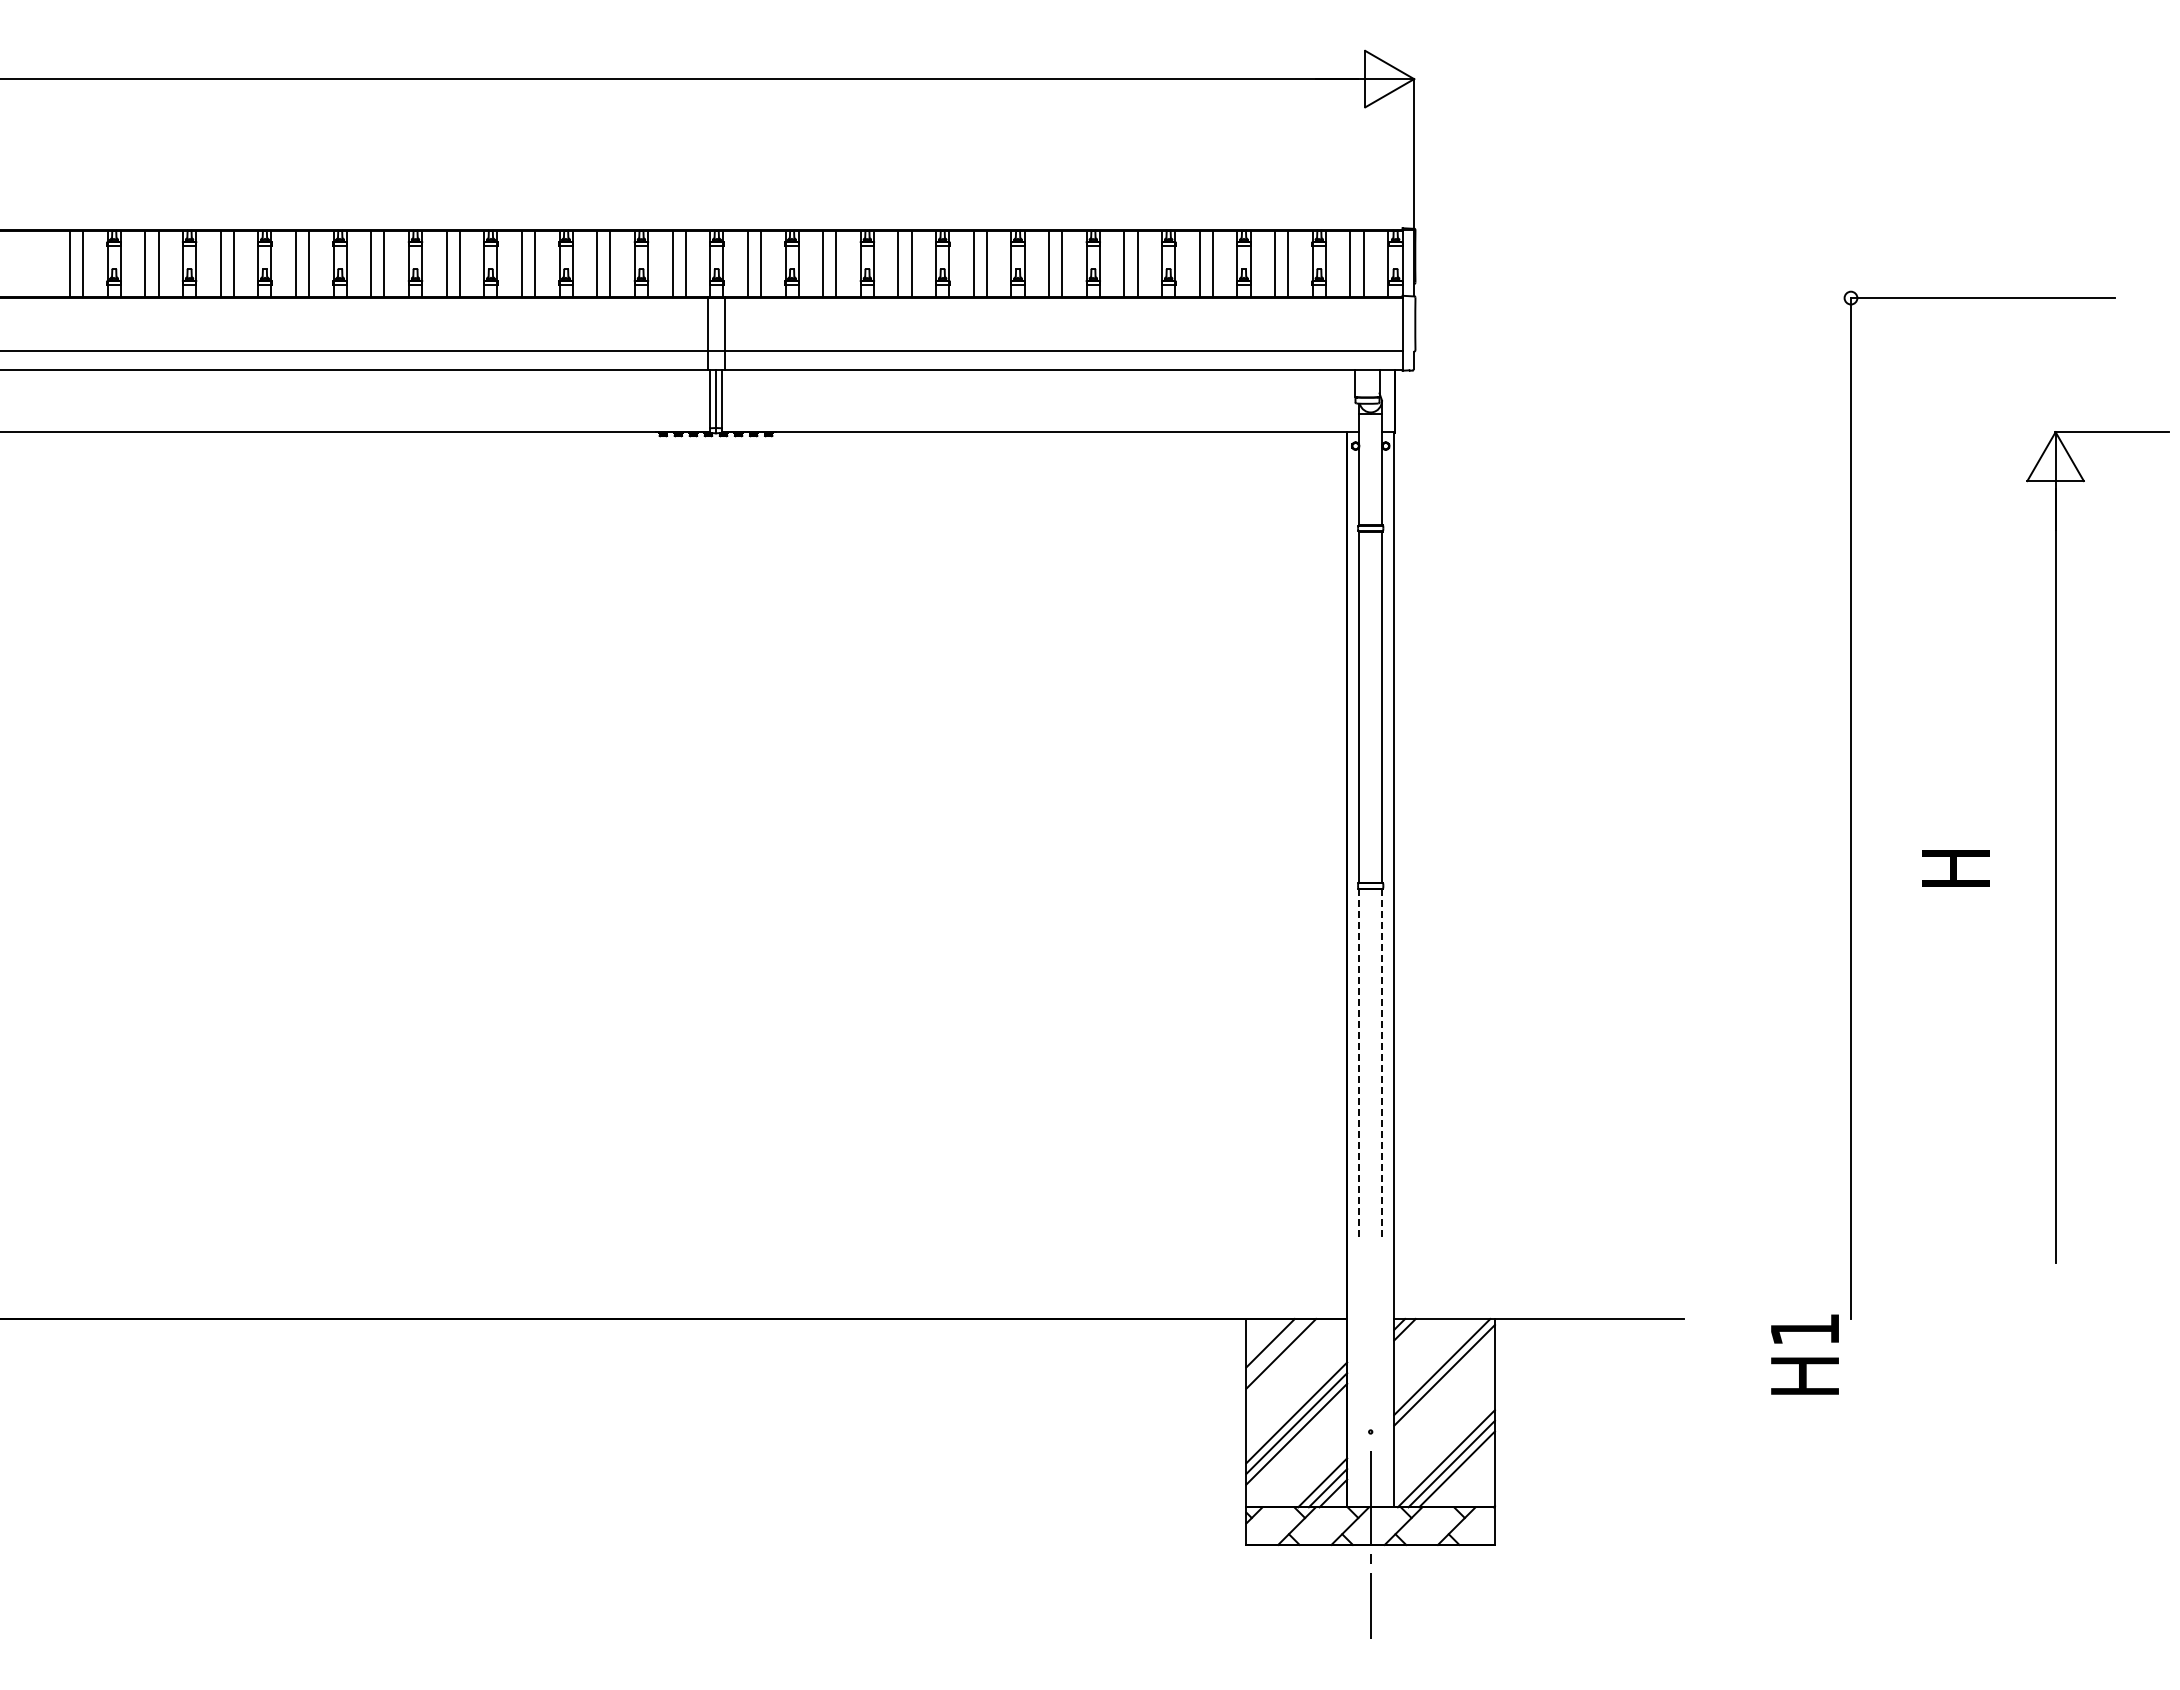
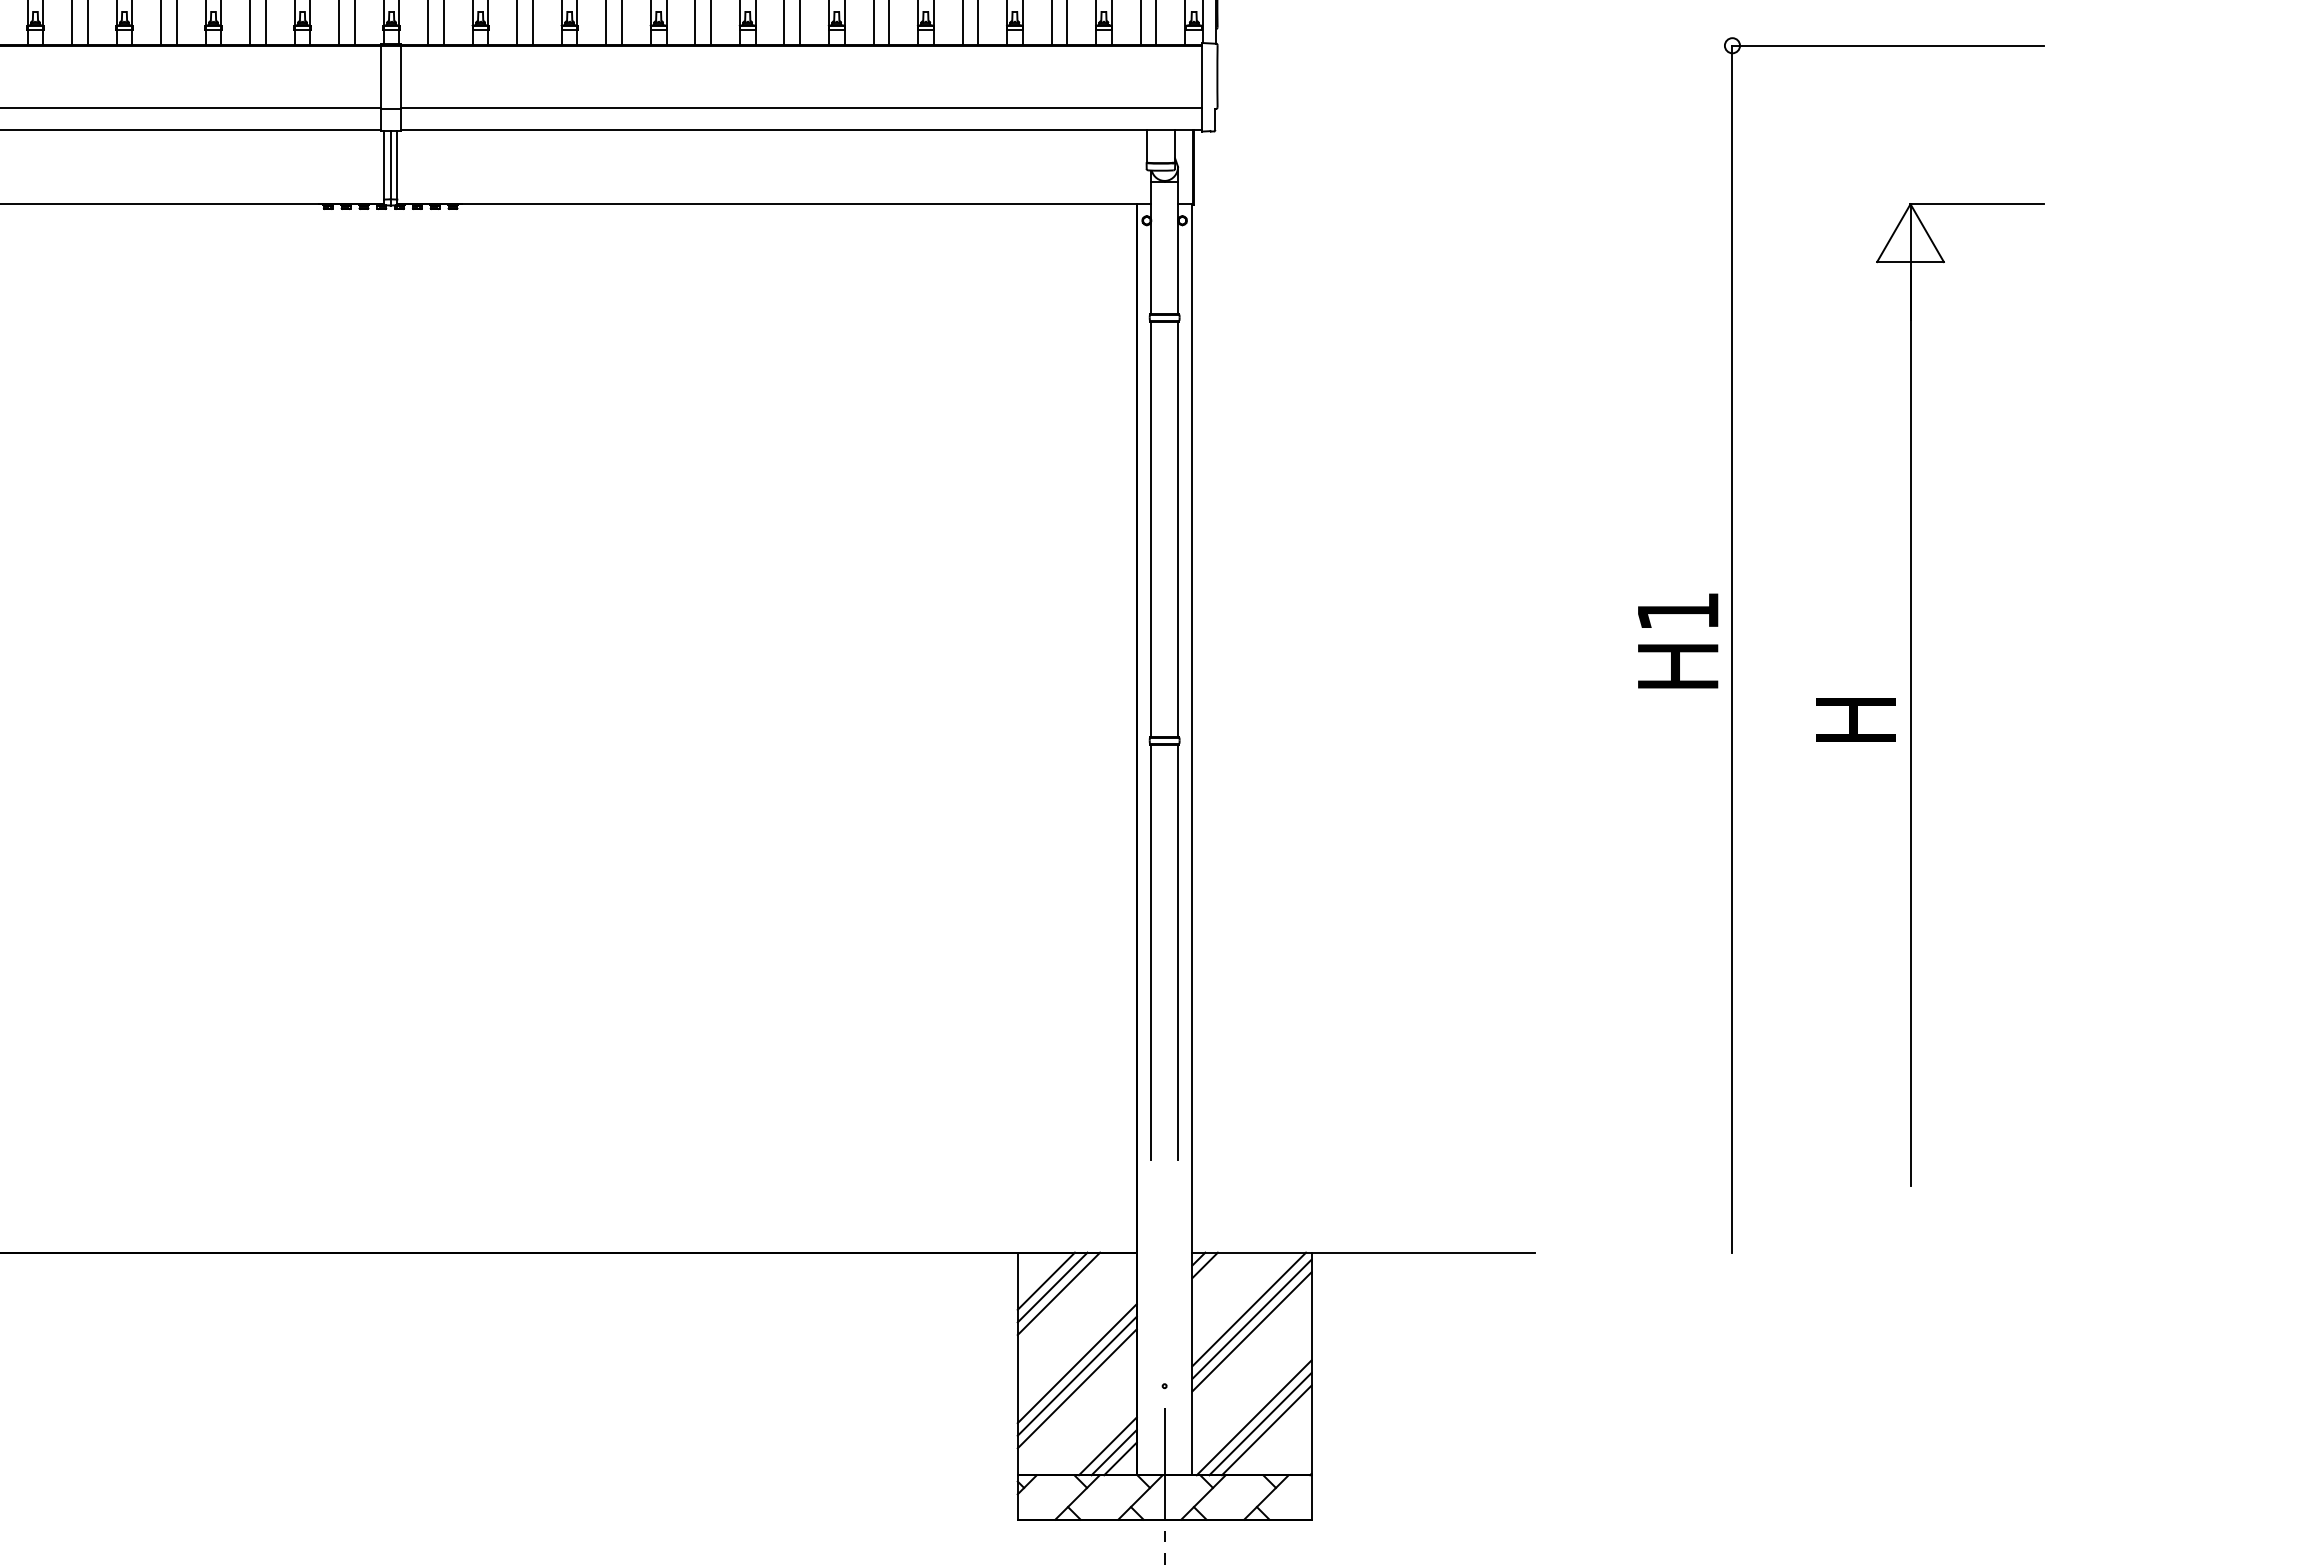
part: (2056, 847) -> (1911, 695), moved
line: (1359, 1065) -> (1151, 952), dashed -> solid
line: (1382, 1065) -> (1178, 952), dashed -> solid
line: (1275, 1348) -> (1052, 1287), added
text: (1804, 1354) -> (1677, 640), moved
line: (1444, 1385) -> (1251, 1331), added

